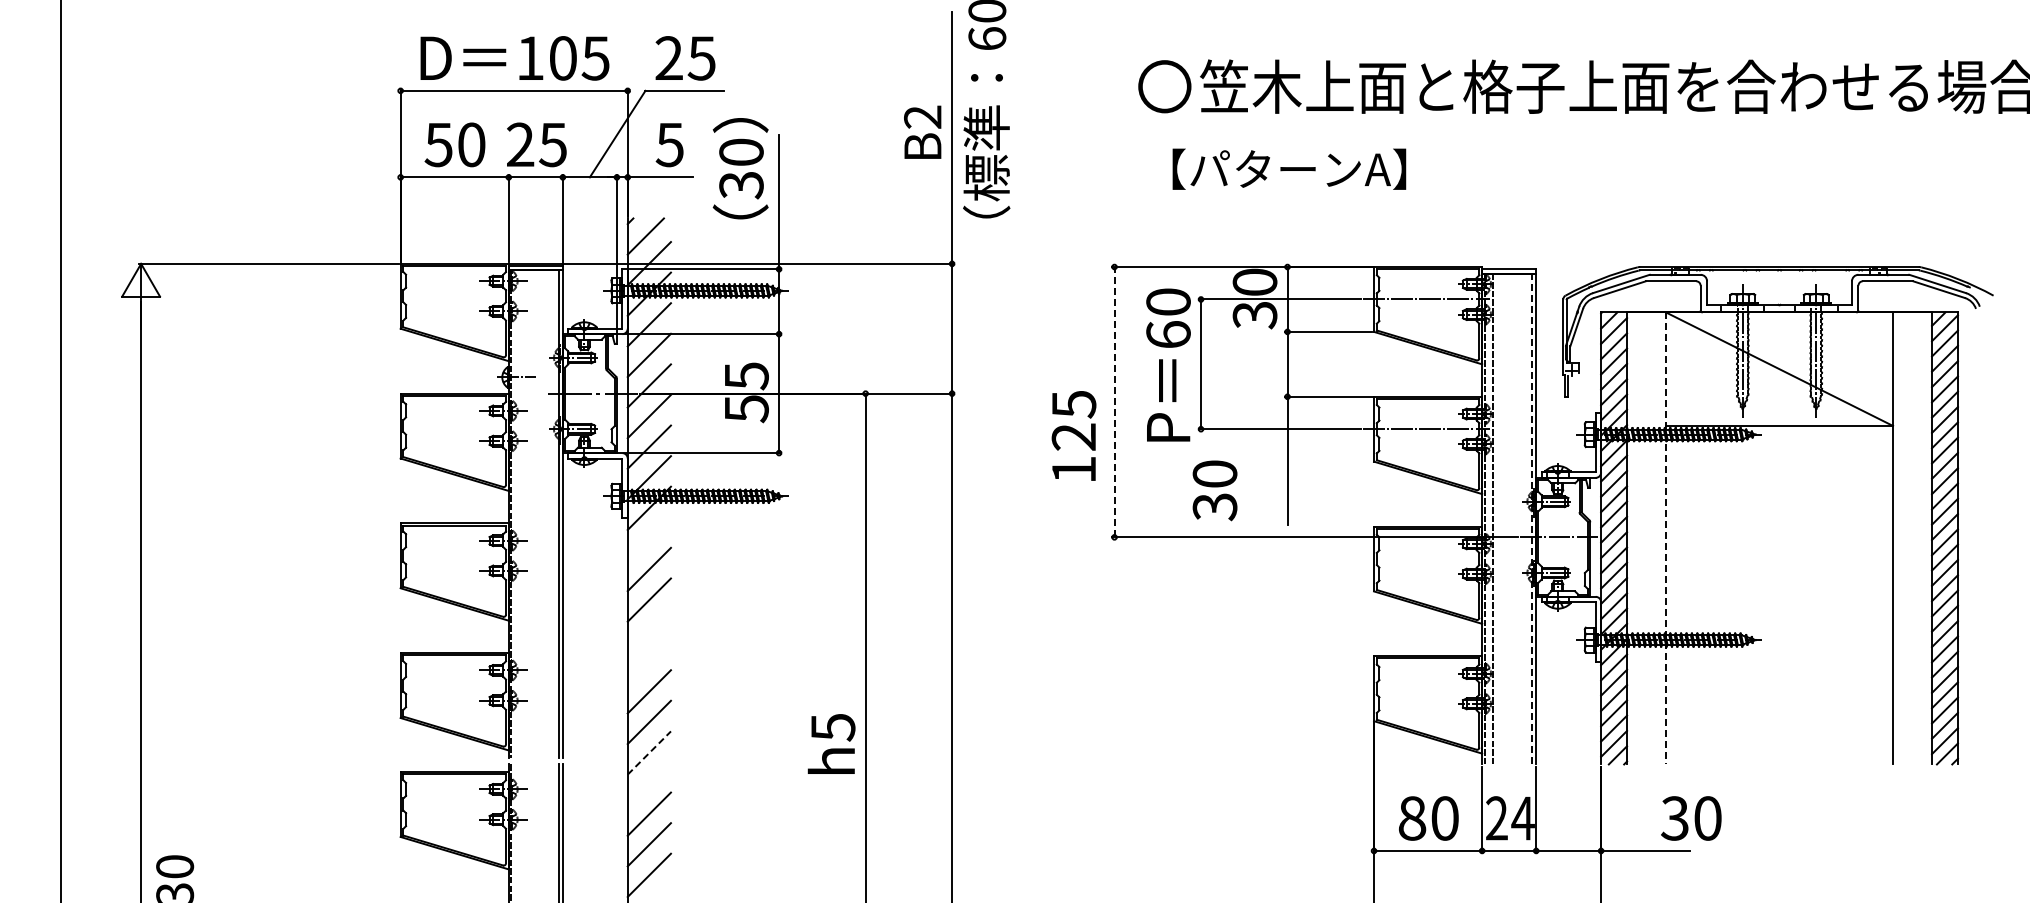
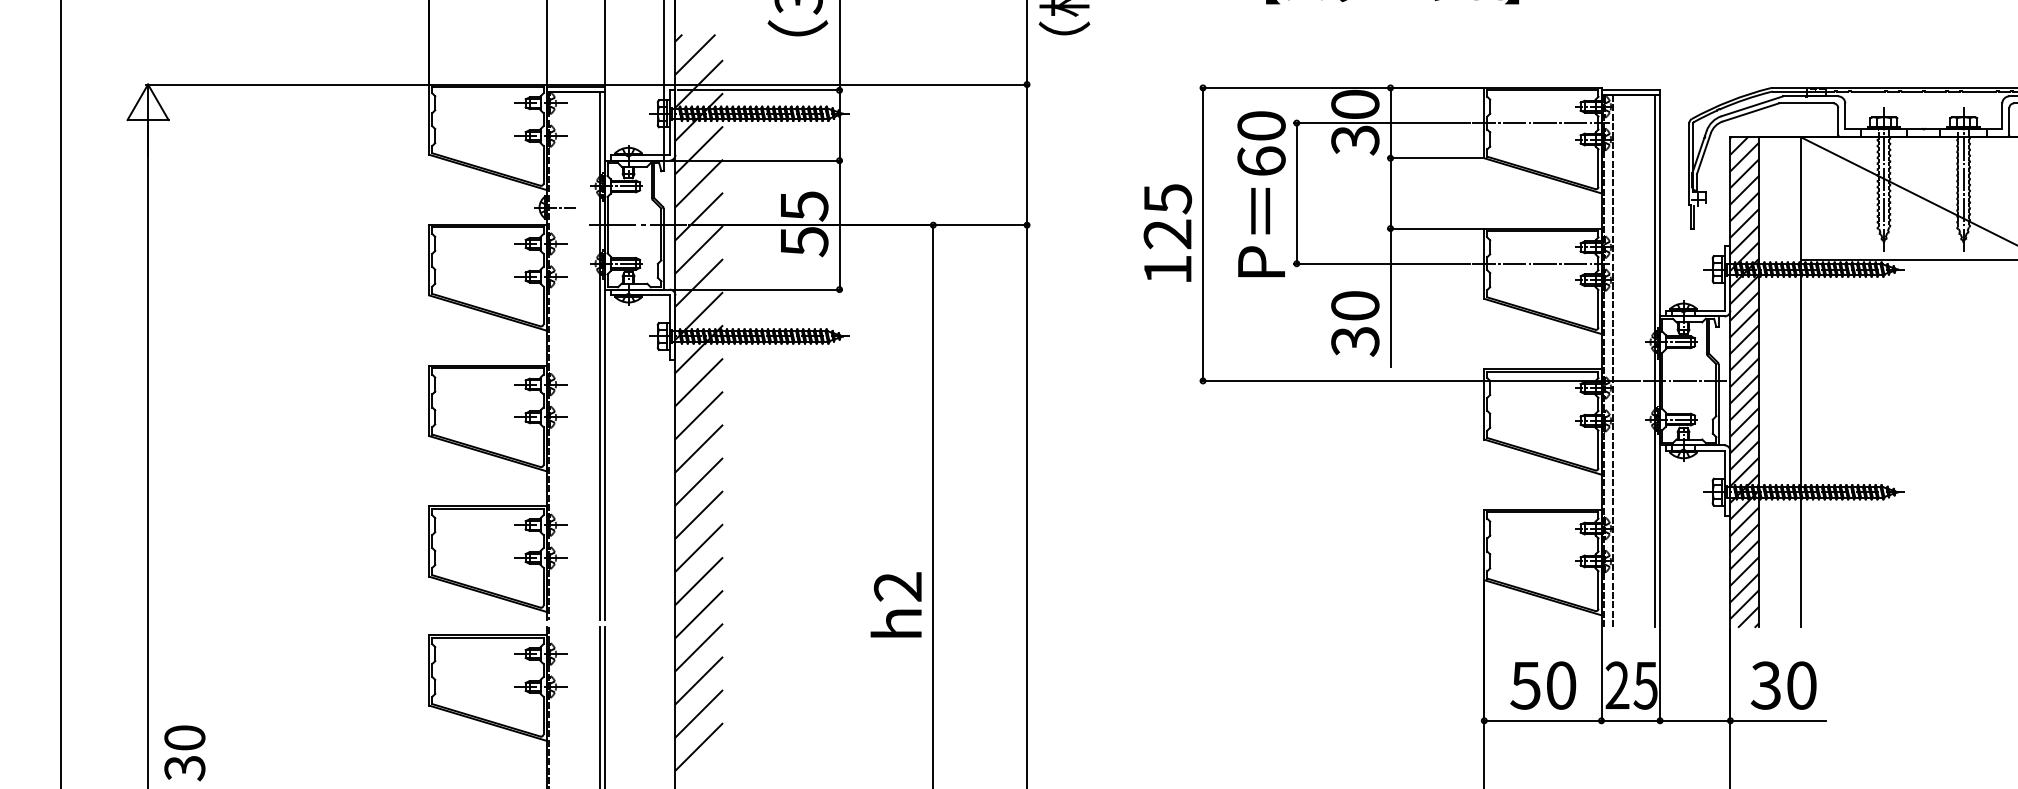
line: (1114, 401) -> (1203, 233), dashed -> solid
text: (1073, 435) -> (1167, 232), moved
text: (1214, 490) -> (1354, 323), moved
line: (1531, 518) -> (1654, 360), dashed -> solid
line: (648, 538) -> (697, 382), added
line: (1666, 538) -> (1801, 382), dashed -> solid
line: (648, 630) -> (697, 481), added
line: (648, 660) -> (697, 514), added
text: (832, 727) -> (897, 587), h5 -> h2
line: (649, 753) -> (699, 615), dashed -> solid
line: (648, 783) -> (697, 647), added
text: (1412, 818) -> (1525, 685), 80 -> 50
text: (1522, 818) -> (1645, 685), 24 -> 25
text: (1691, 818) -> (1783, 685), moved

